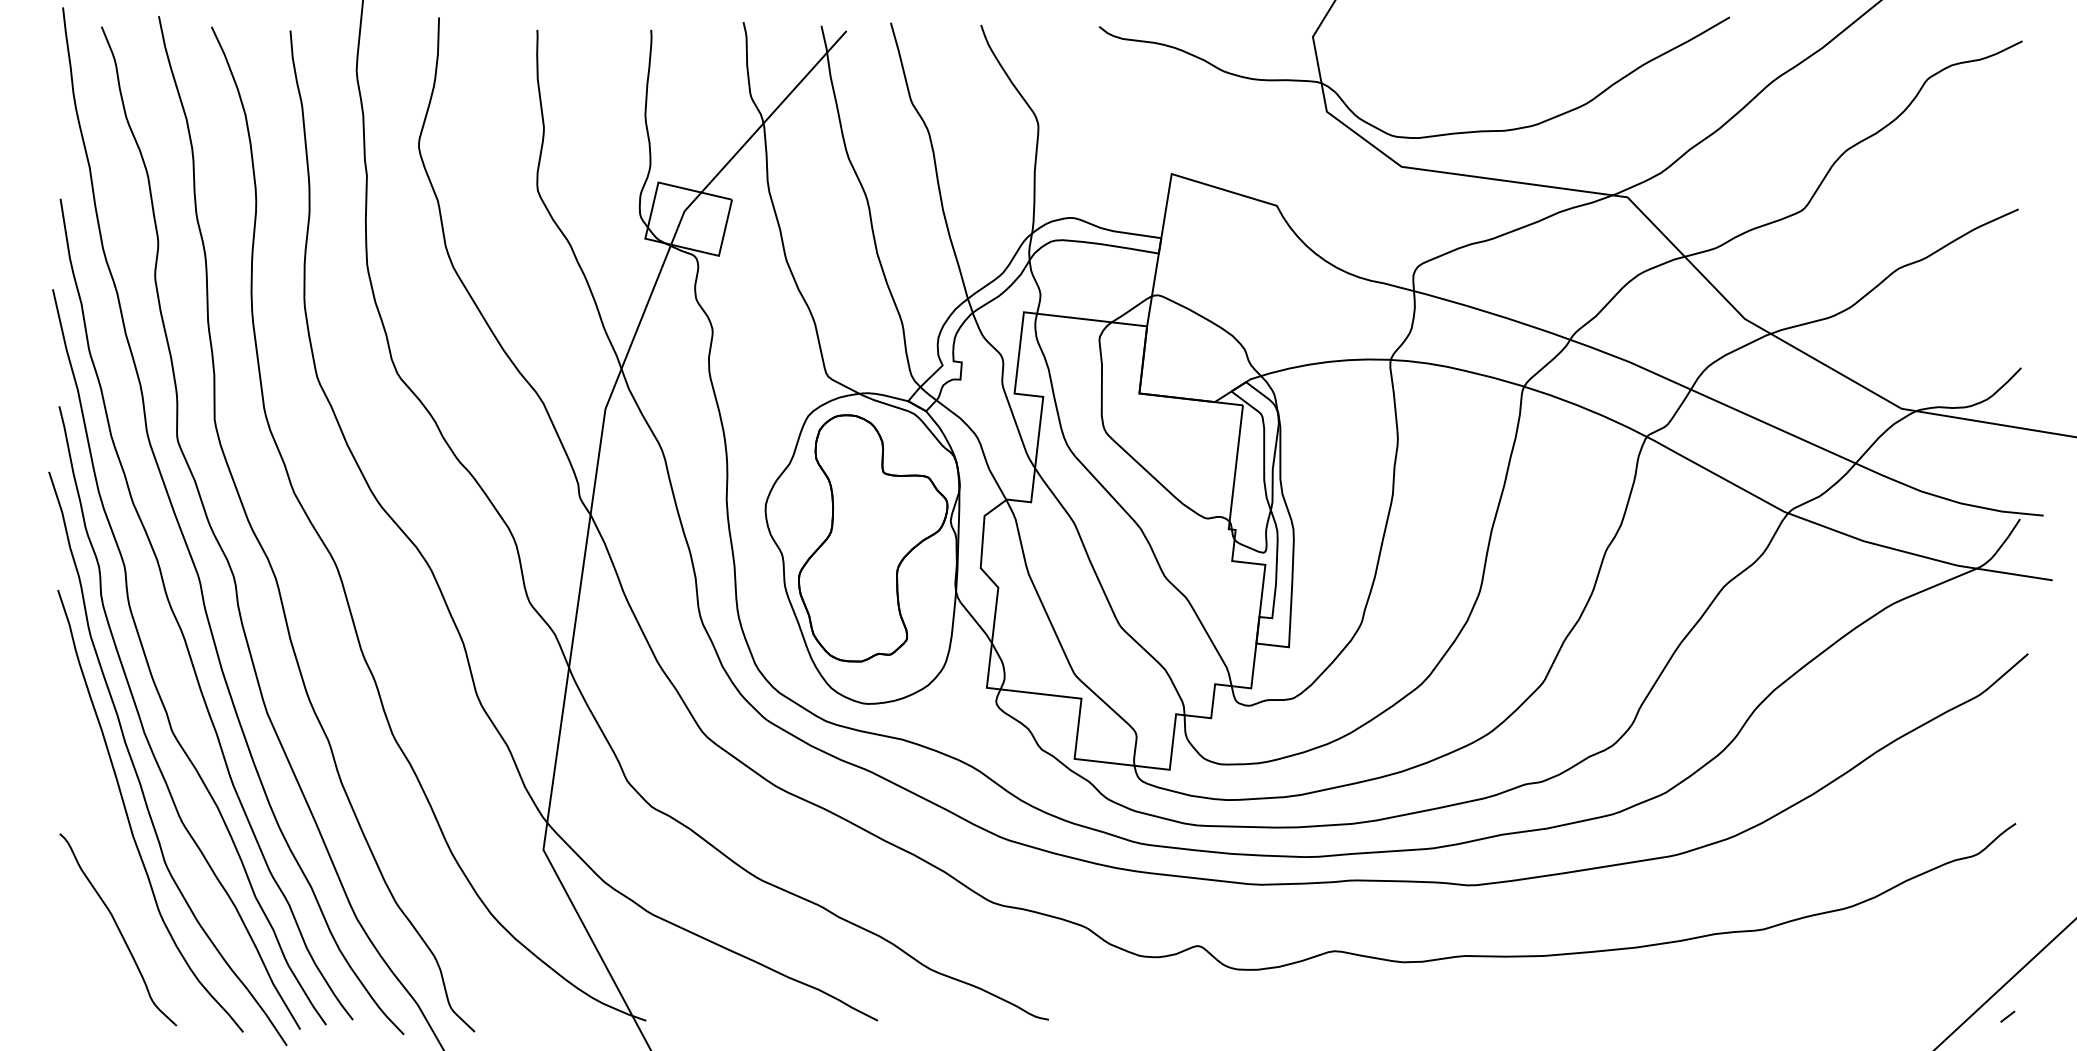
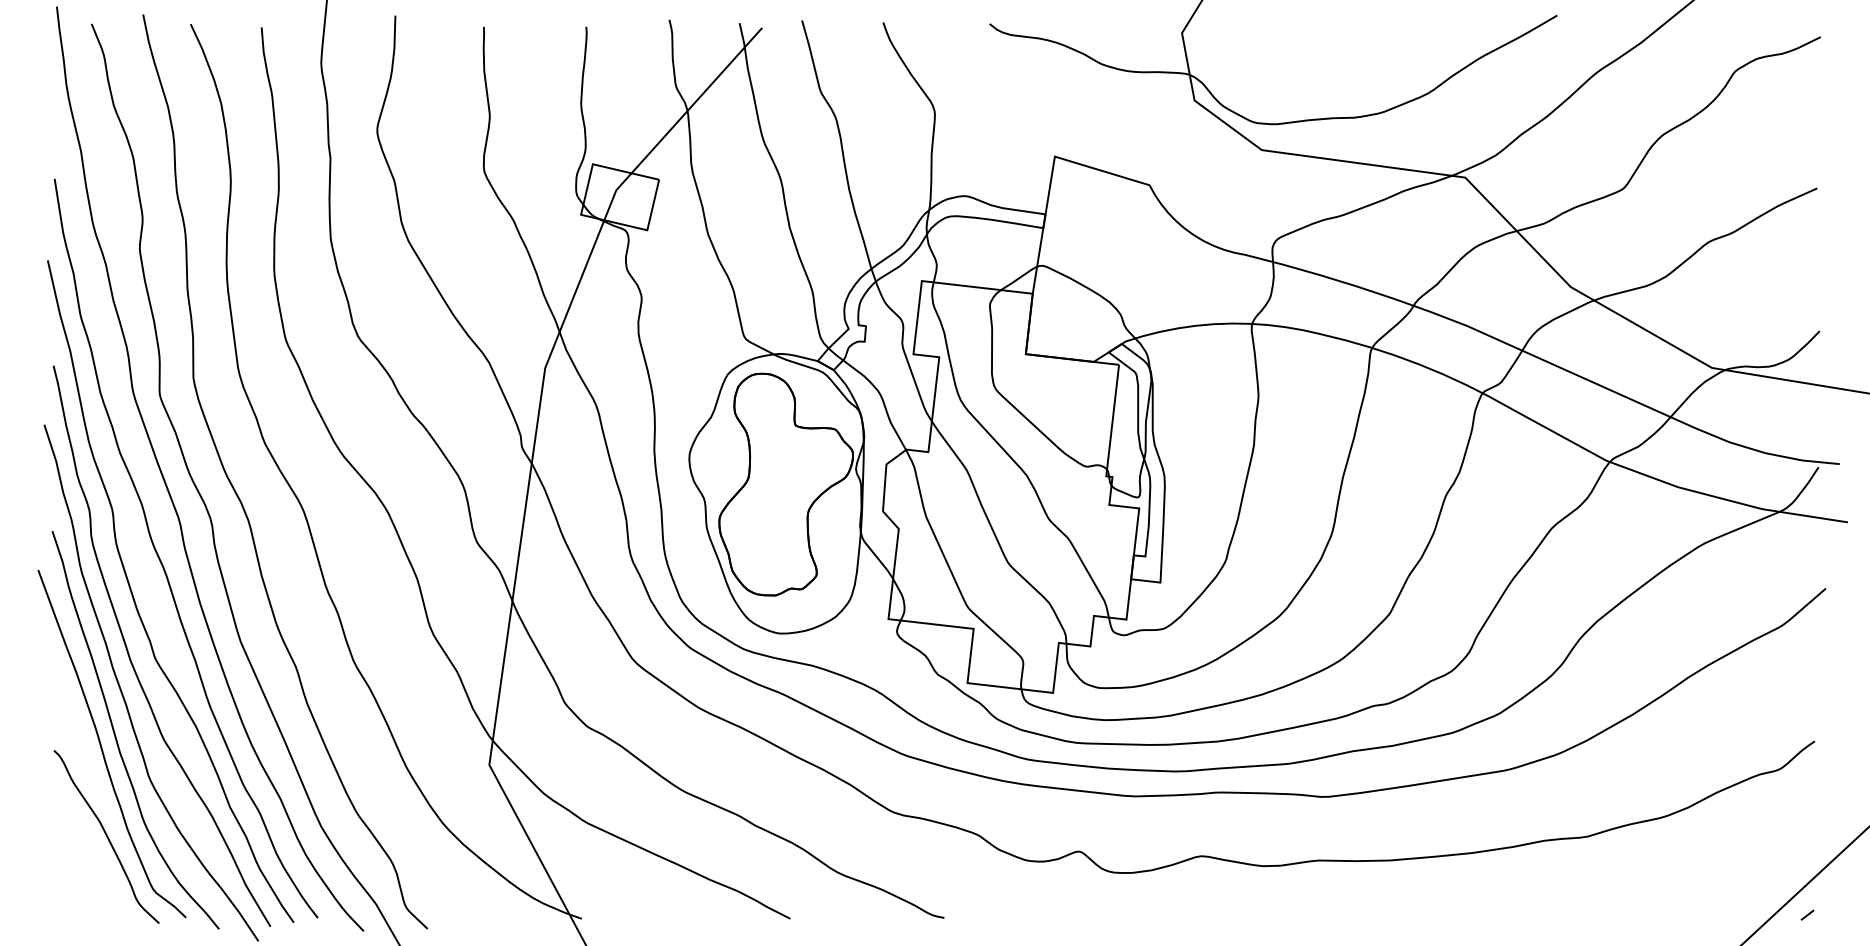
curve: (113, 830) -> (102, 747), added

